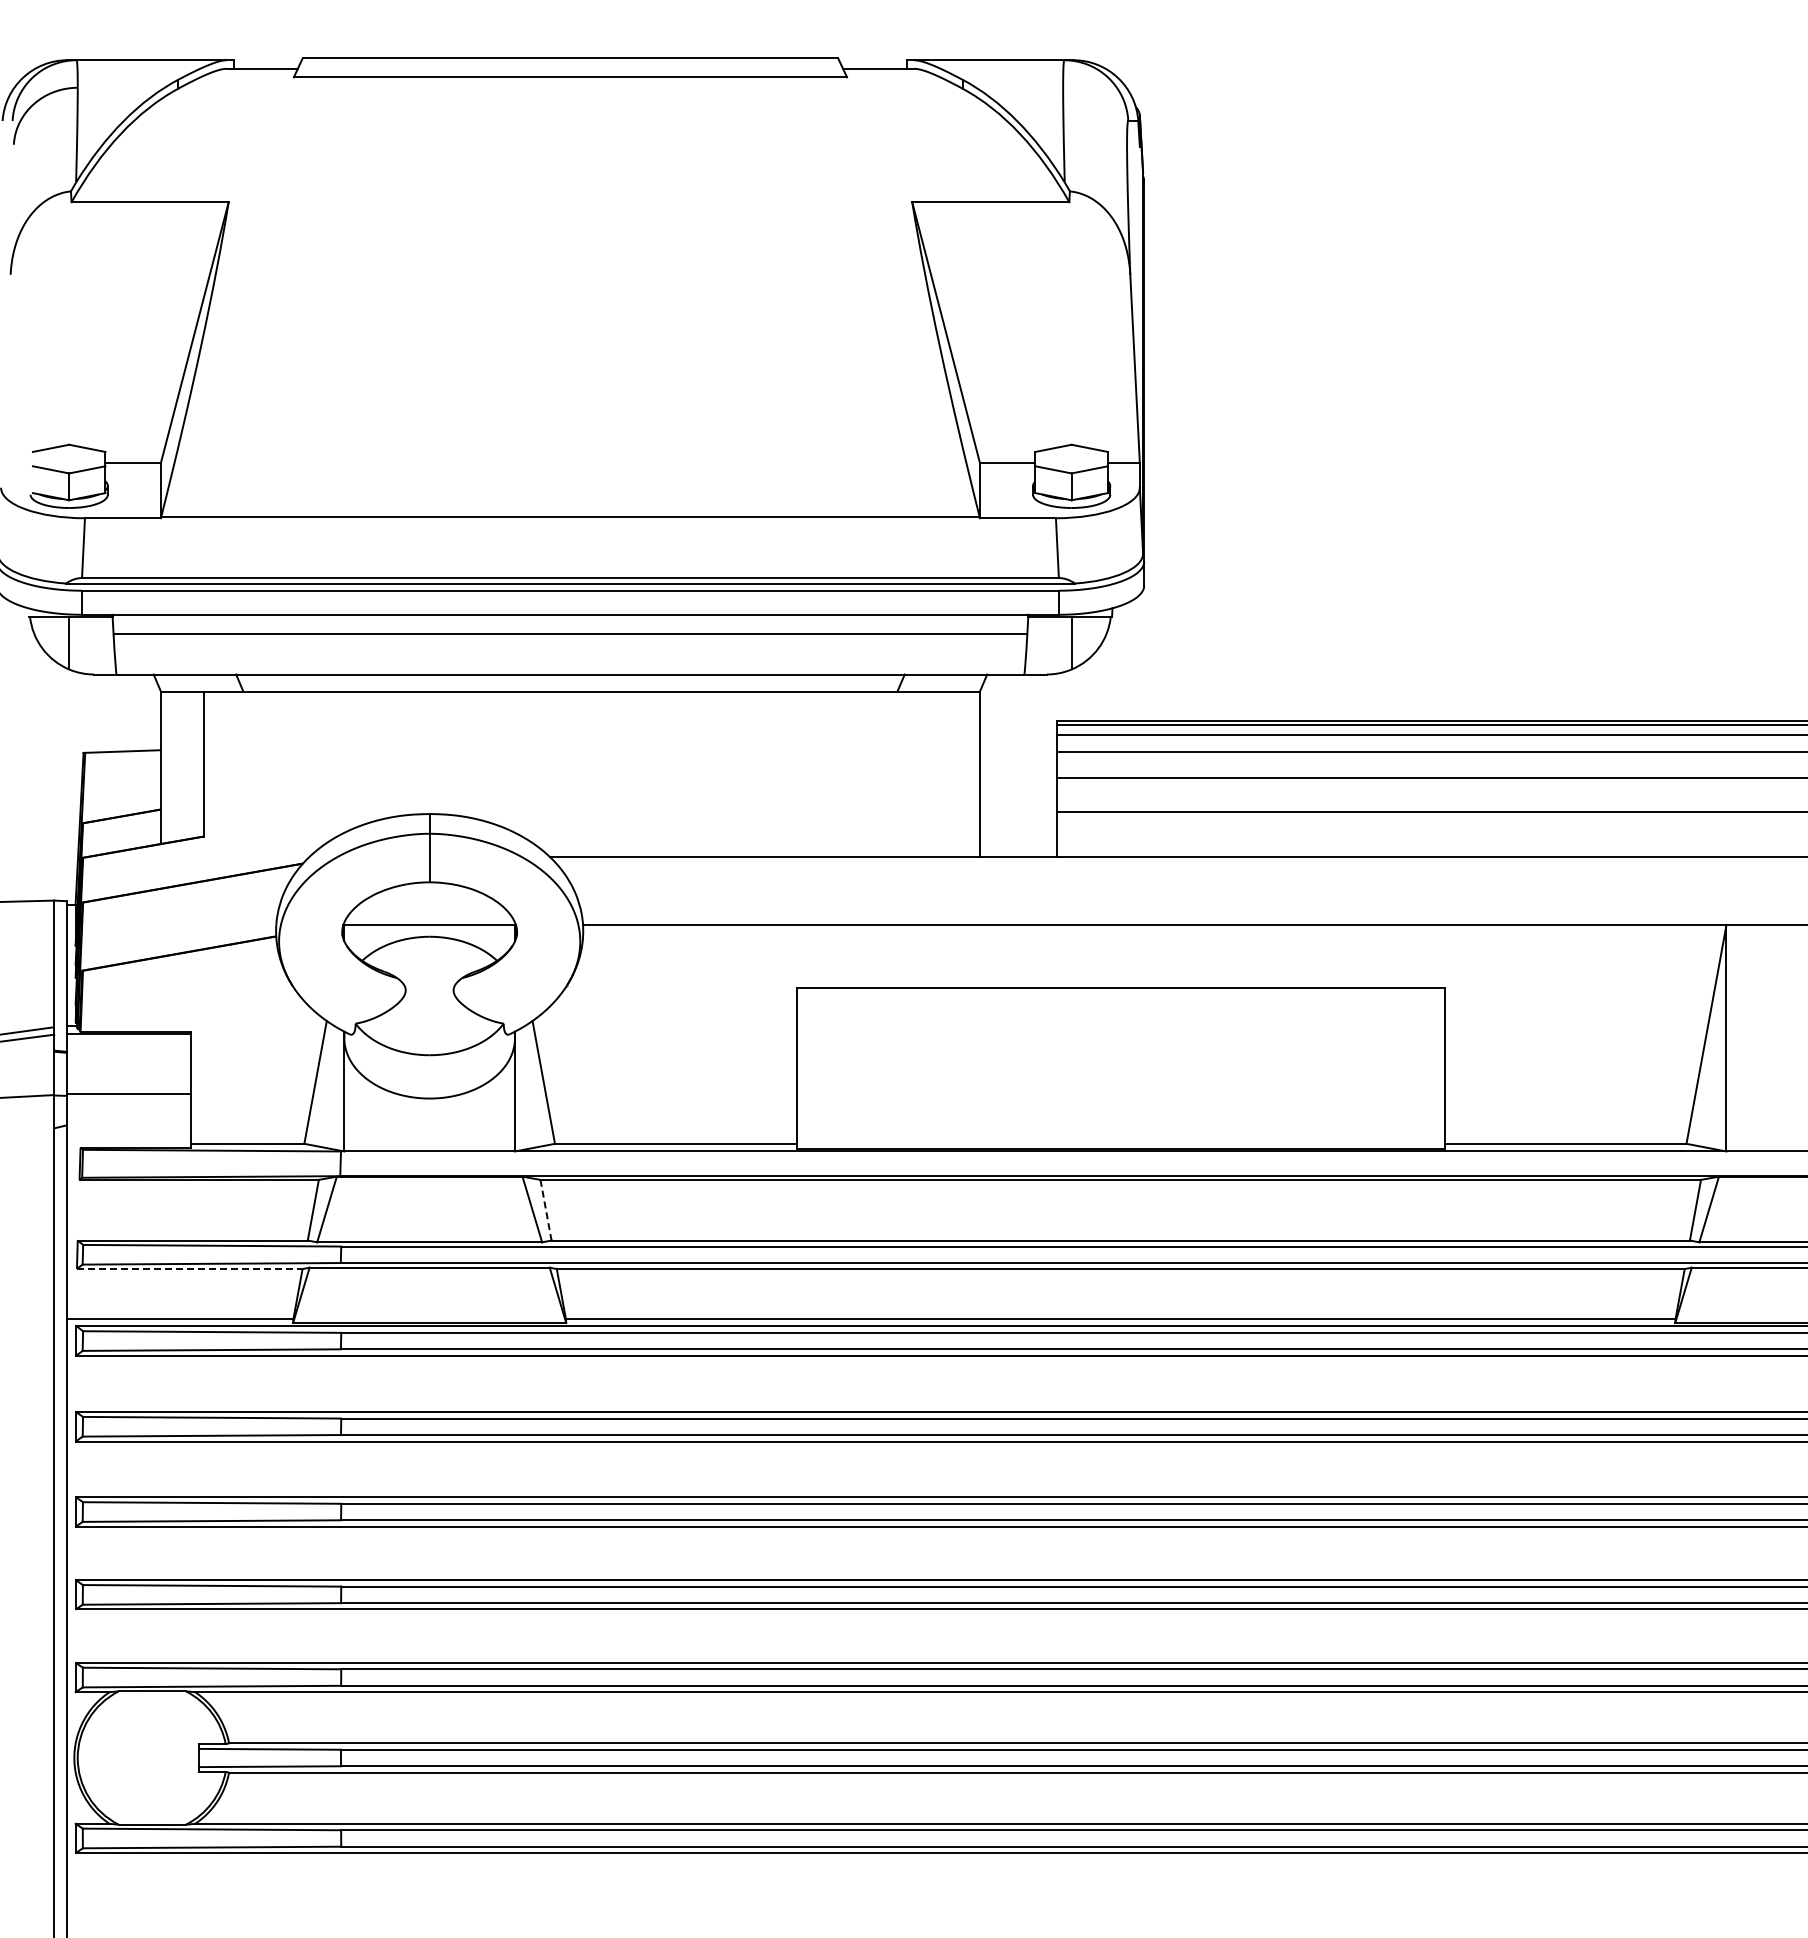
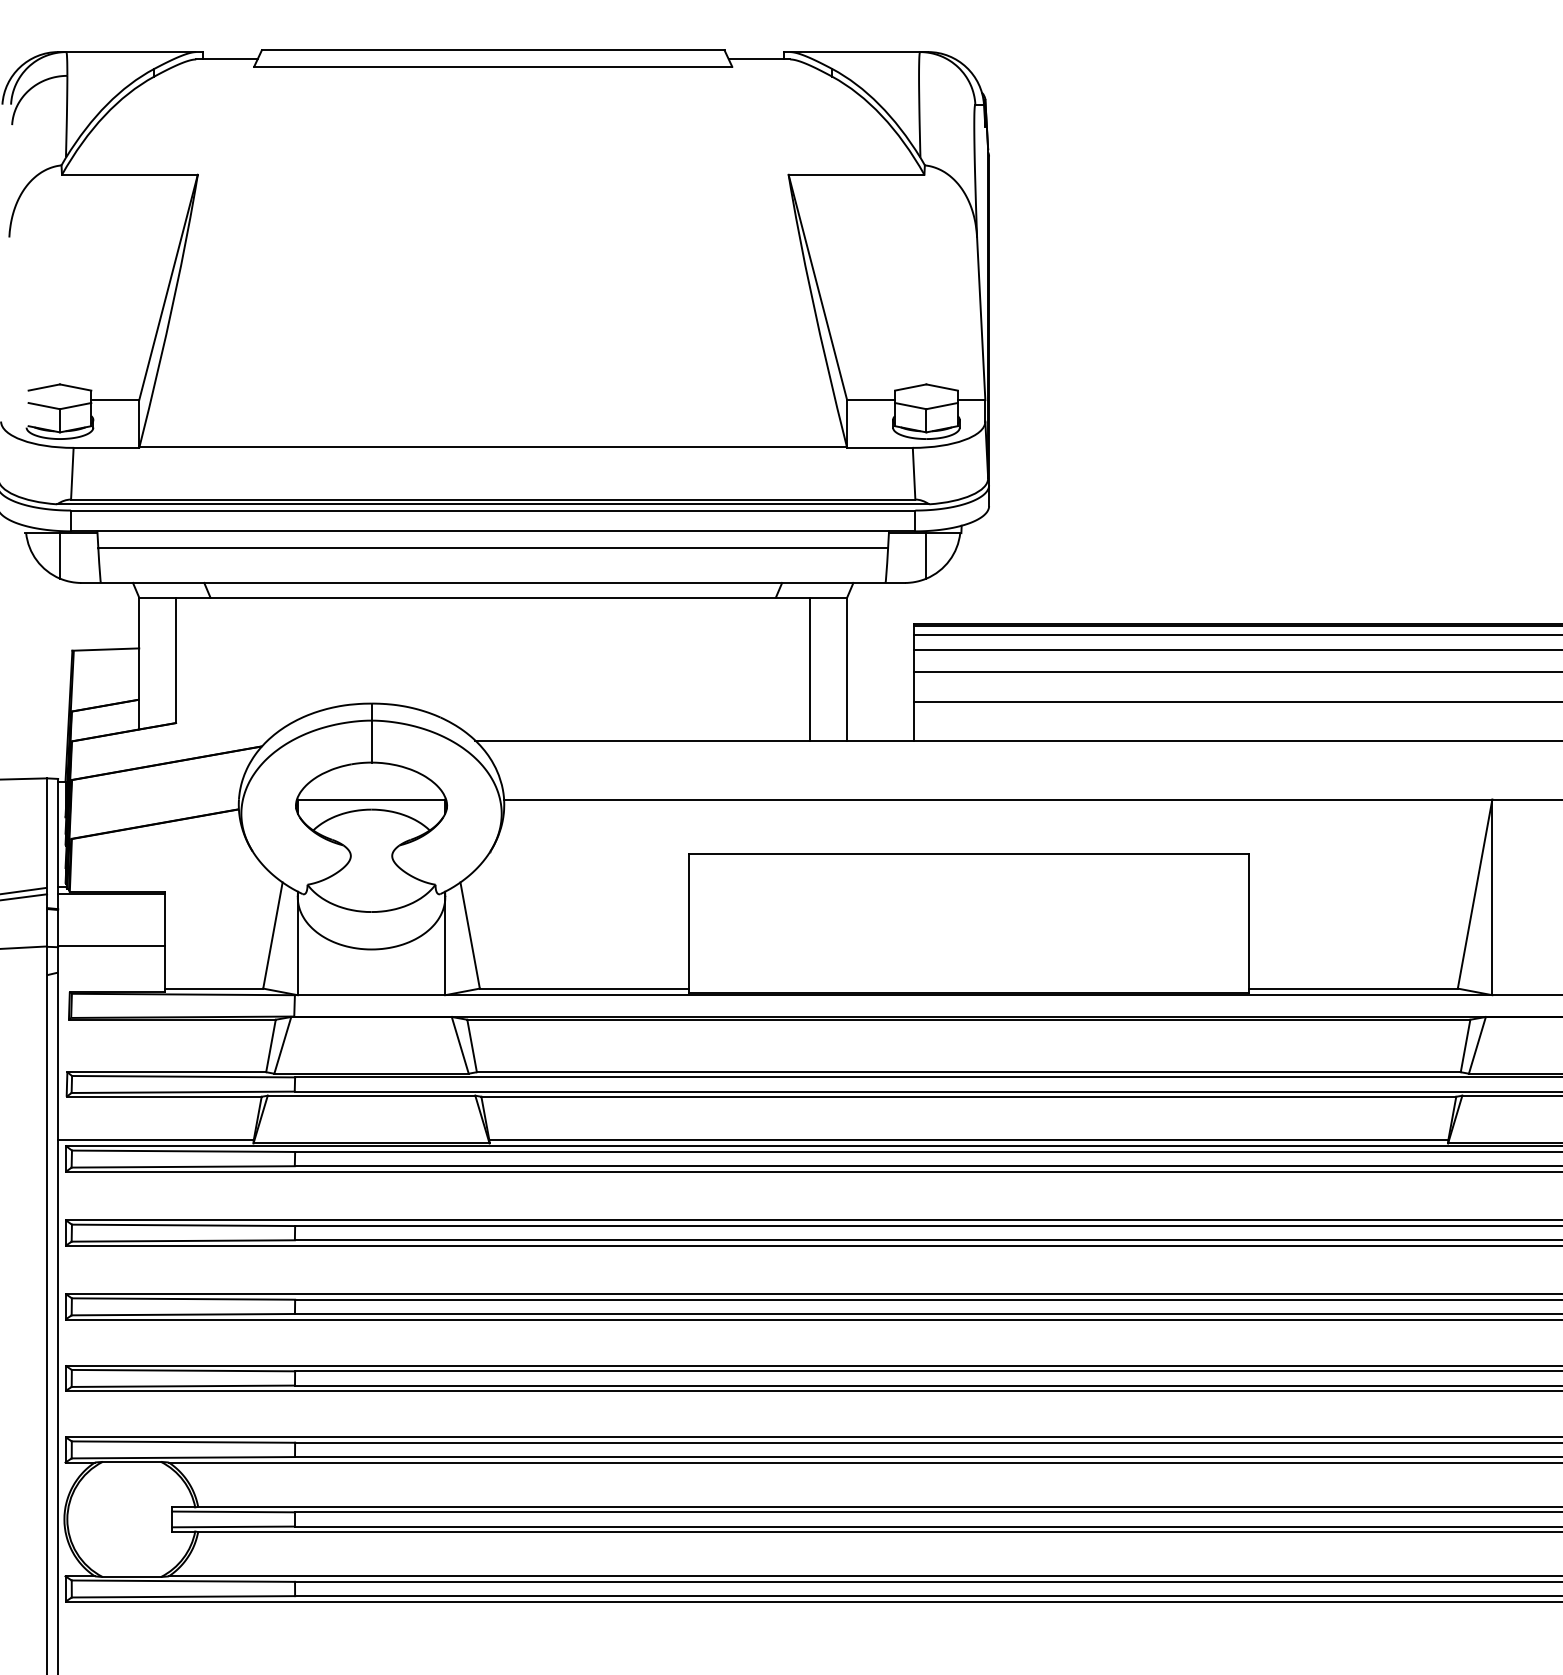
line: (937, 773) -> (810, 668), added
line: (546, 1210) -> (472, 1046), dashed -> solid
line: (189, 1269) -> (163, 1097), dashed -> solid

